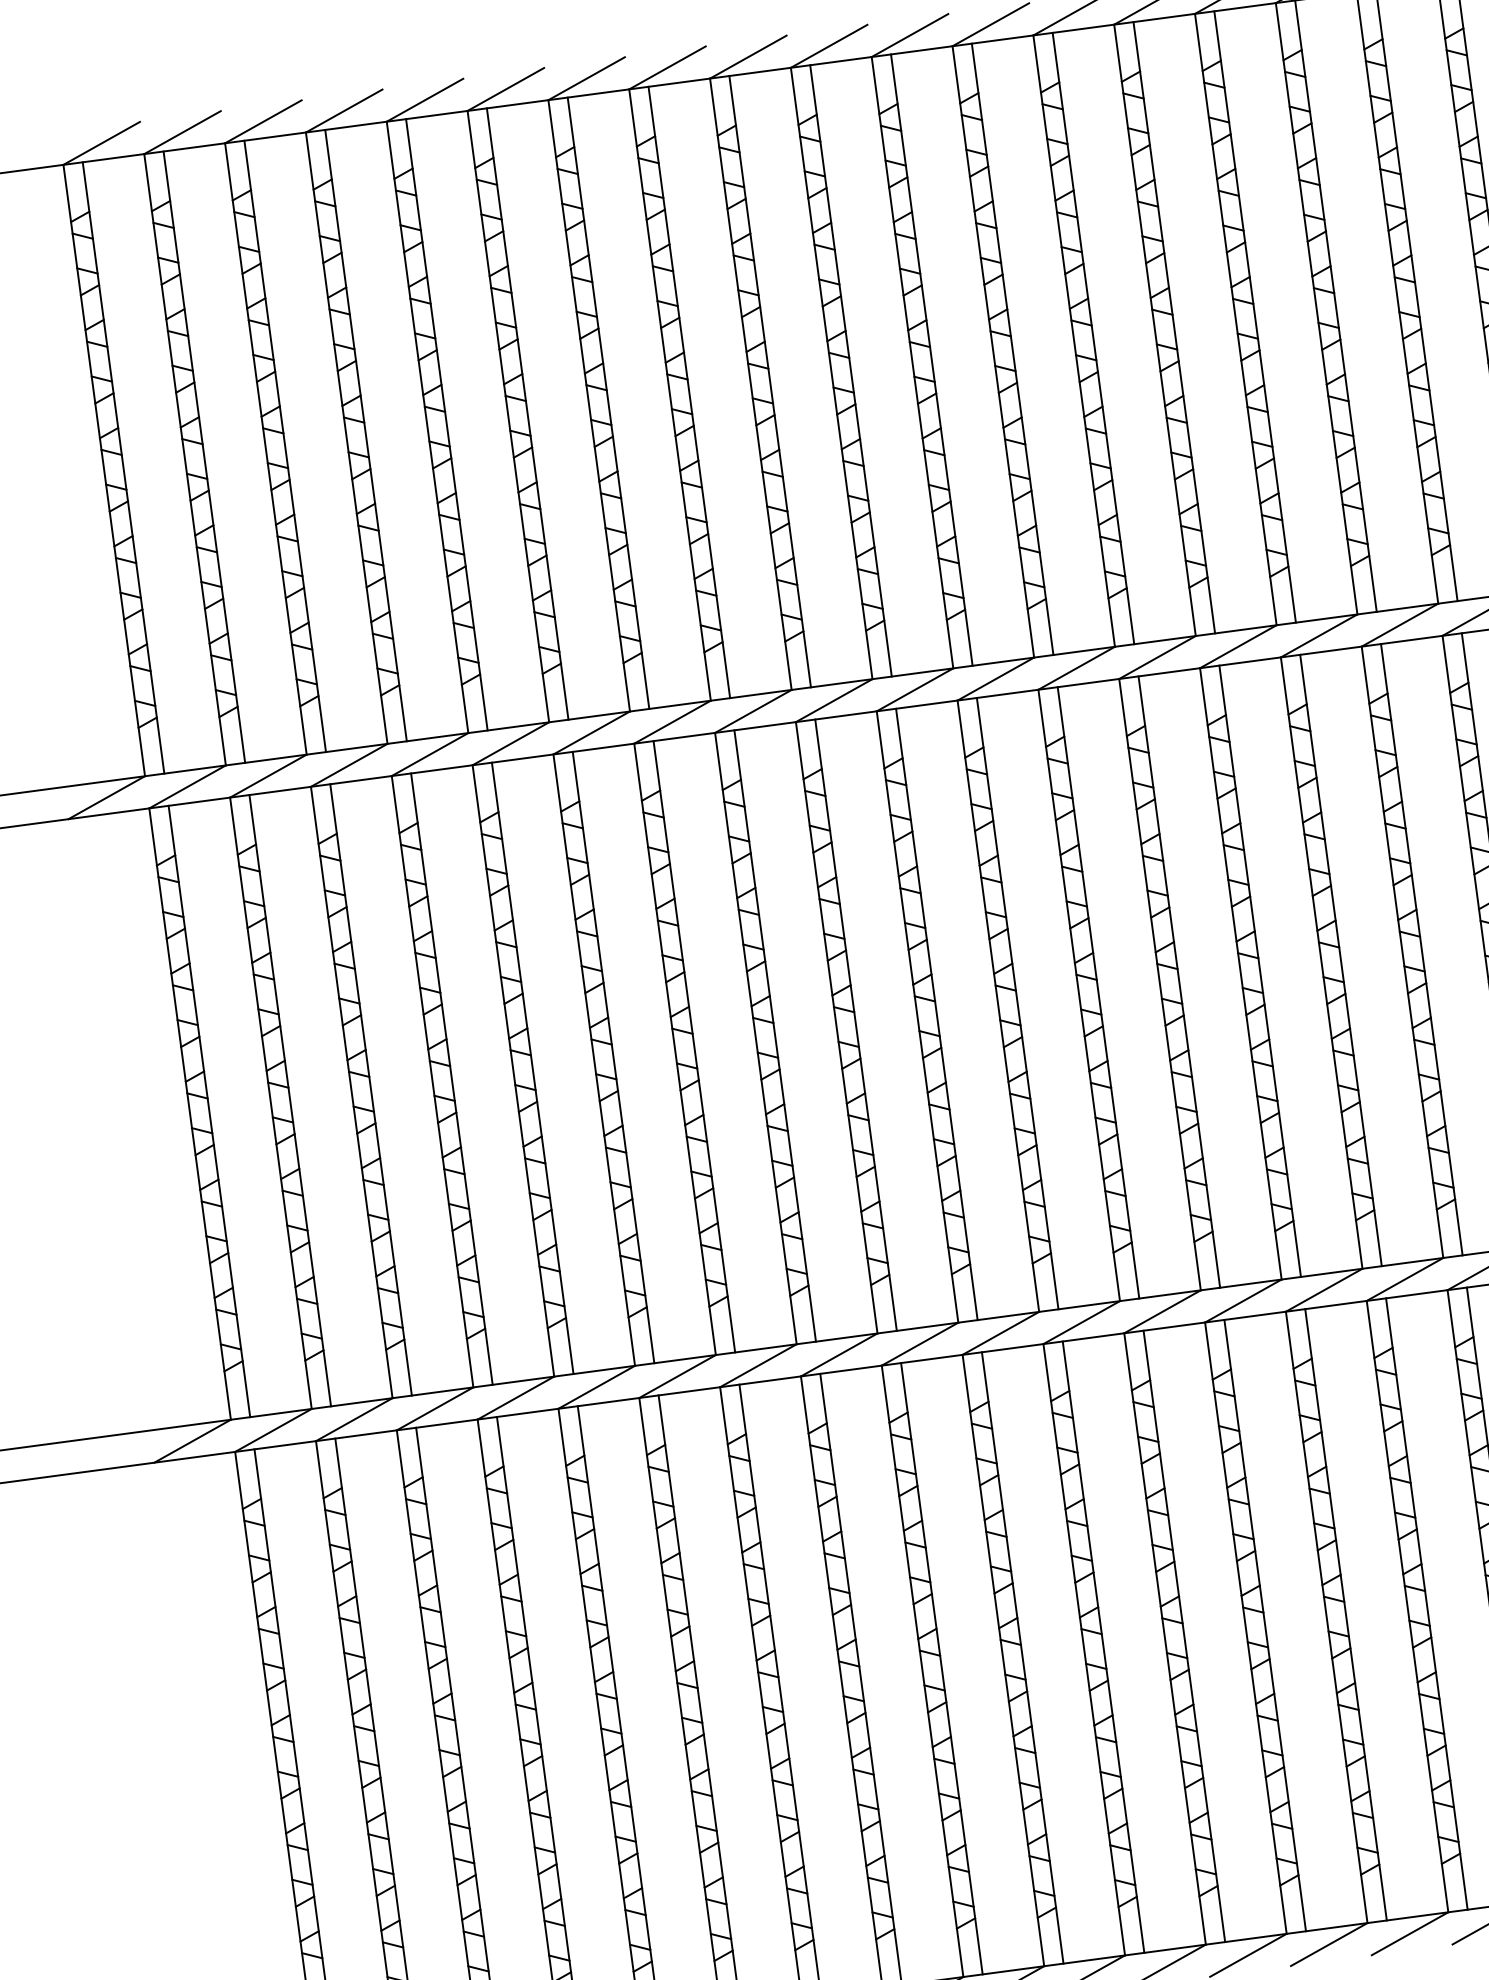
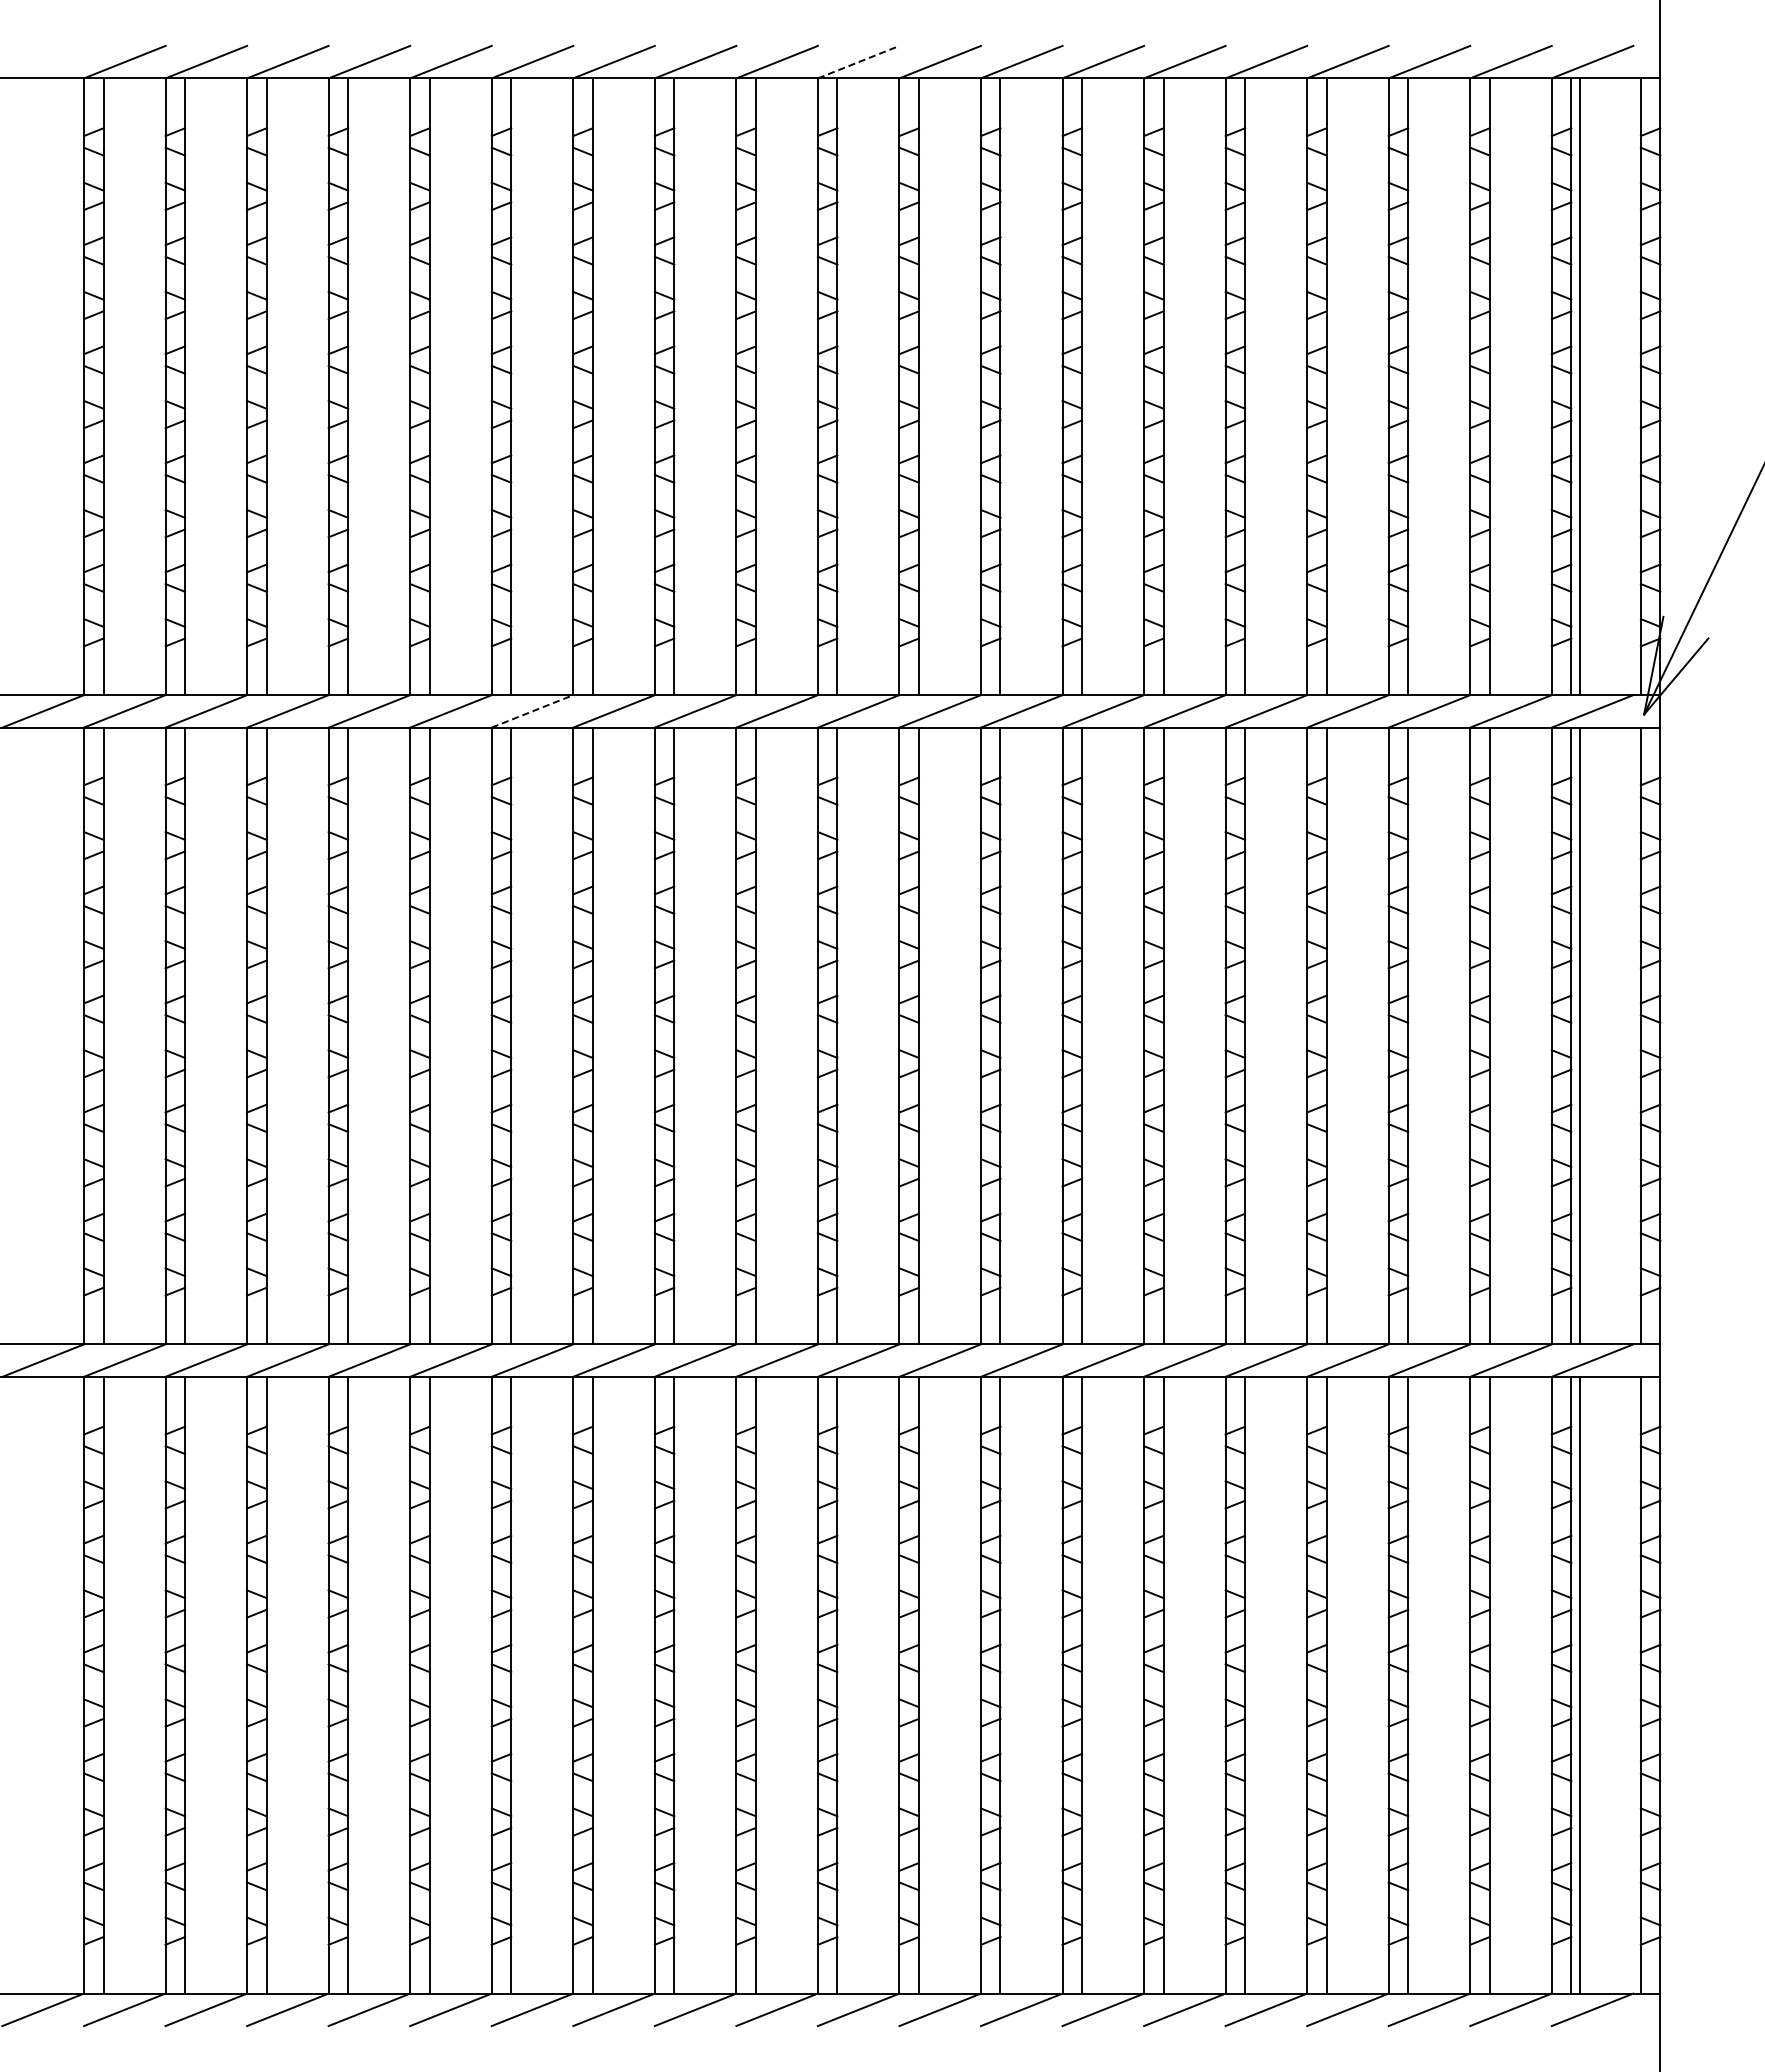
line: (829, 46) -> (858, 62), solid -> dashed
line: (591, 733) -> (532, 711), solid -> dashed

